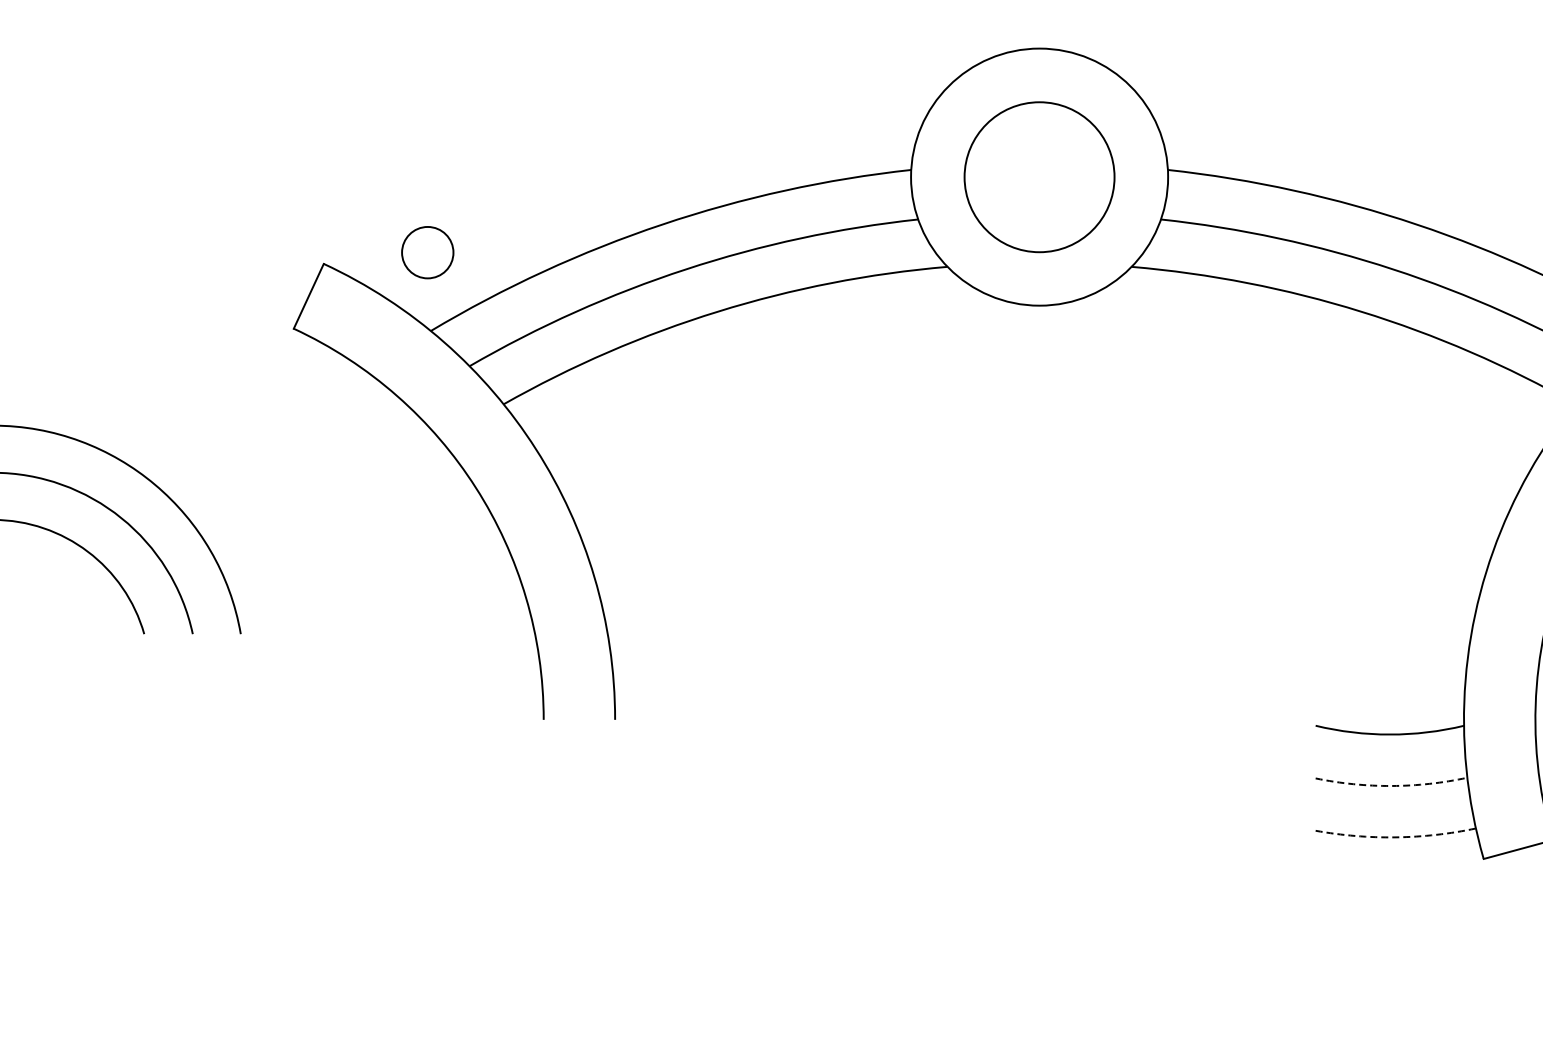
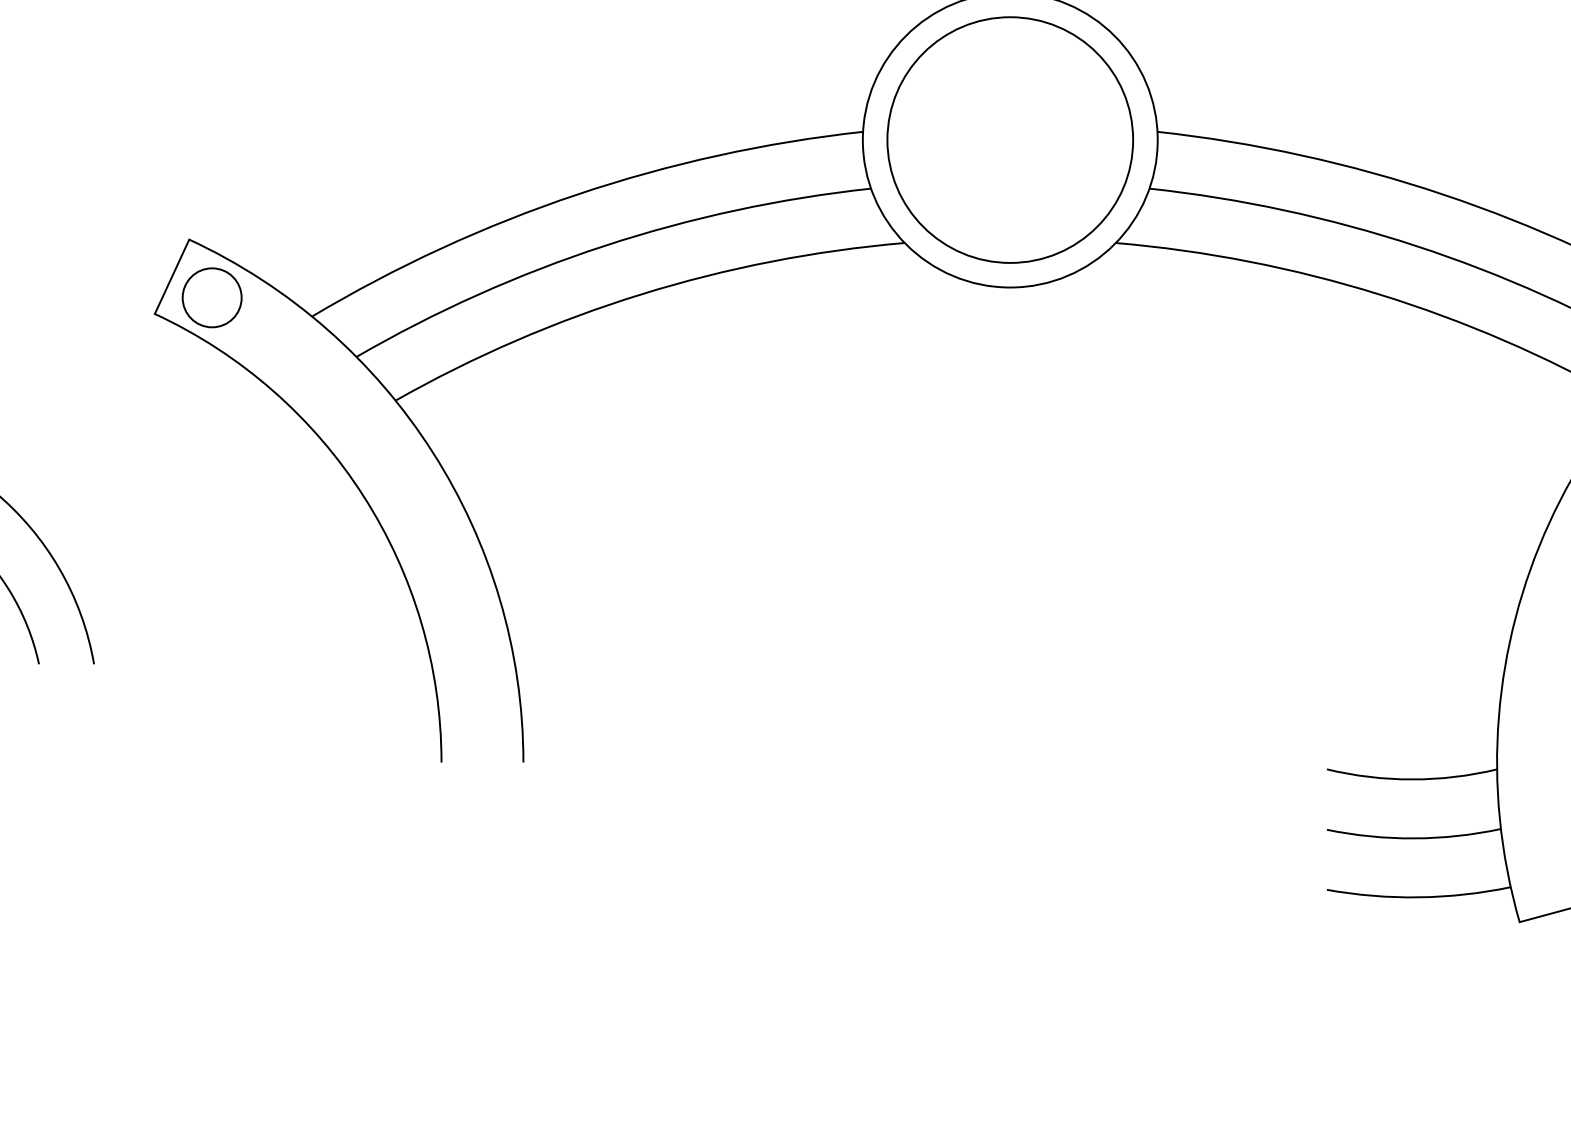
circle: (1039, 177) -> (1010, 140), size x1.43
circle: (427, 252) -> (211, 297), moved
arc: (1391, 785) -> (1413, 837), dashed -> solid
arc: (1395, 837) -> (1418, 897), dashed -> solid

